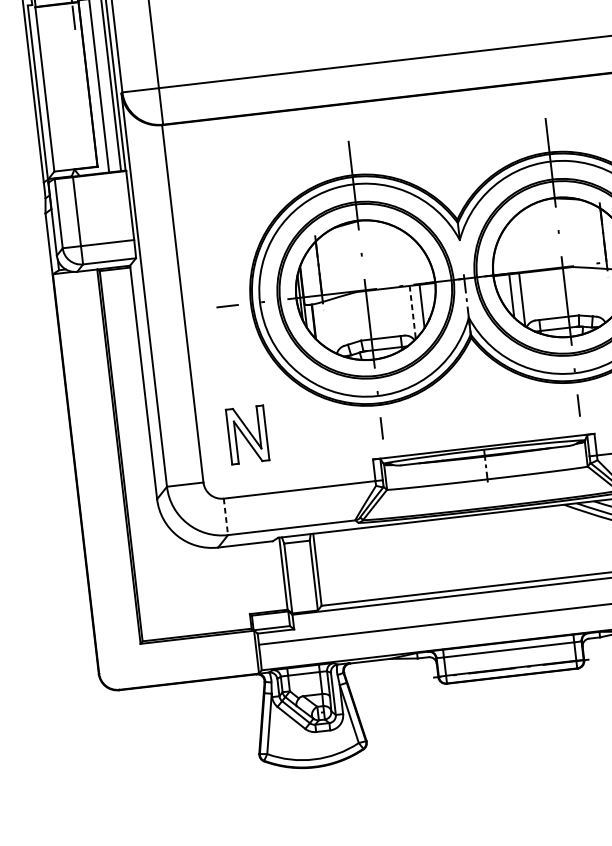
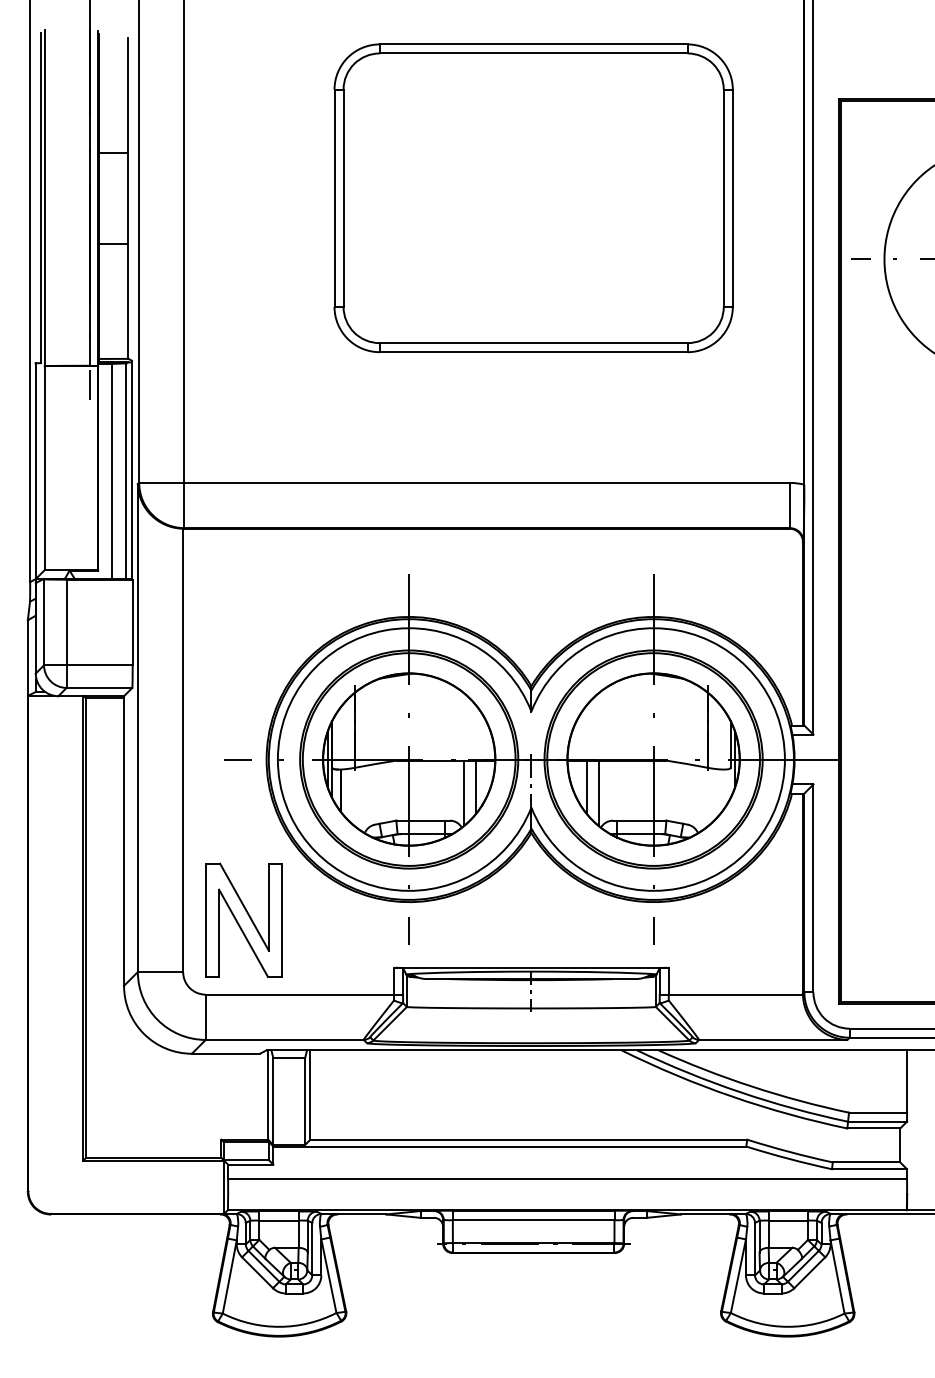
line: (412, 312) -> (463, 793), dashed -> solid
part: (247, 434) -> (243, 919), size x1.67
line: (225, 517) -> (205, 1017), dashed -> solid

